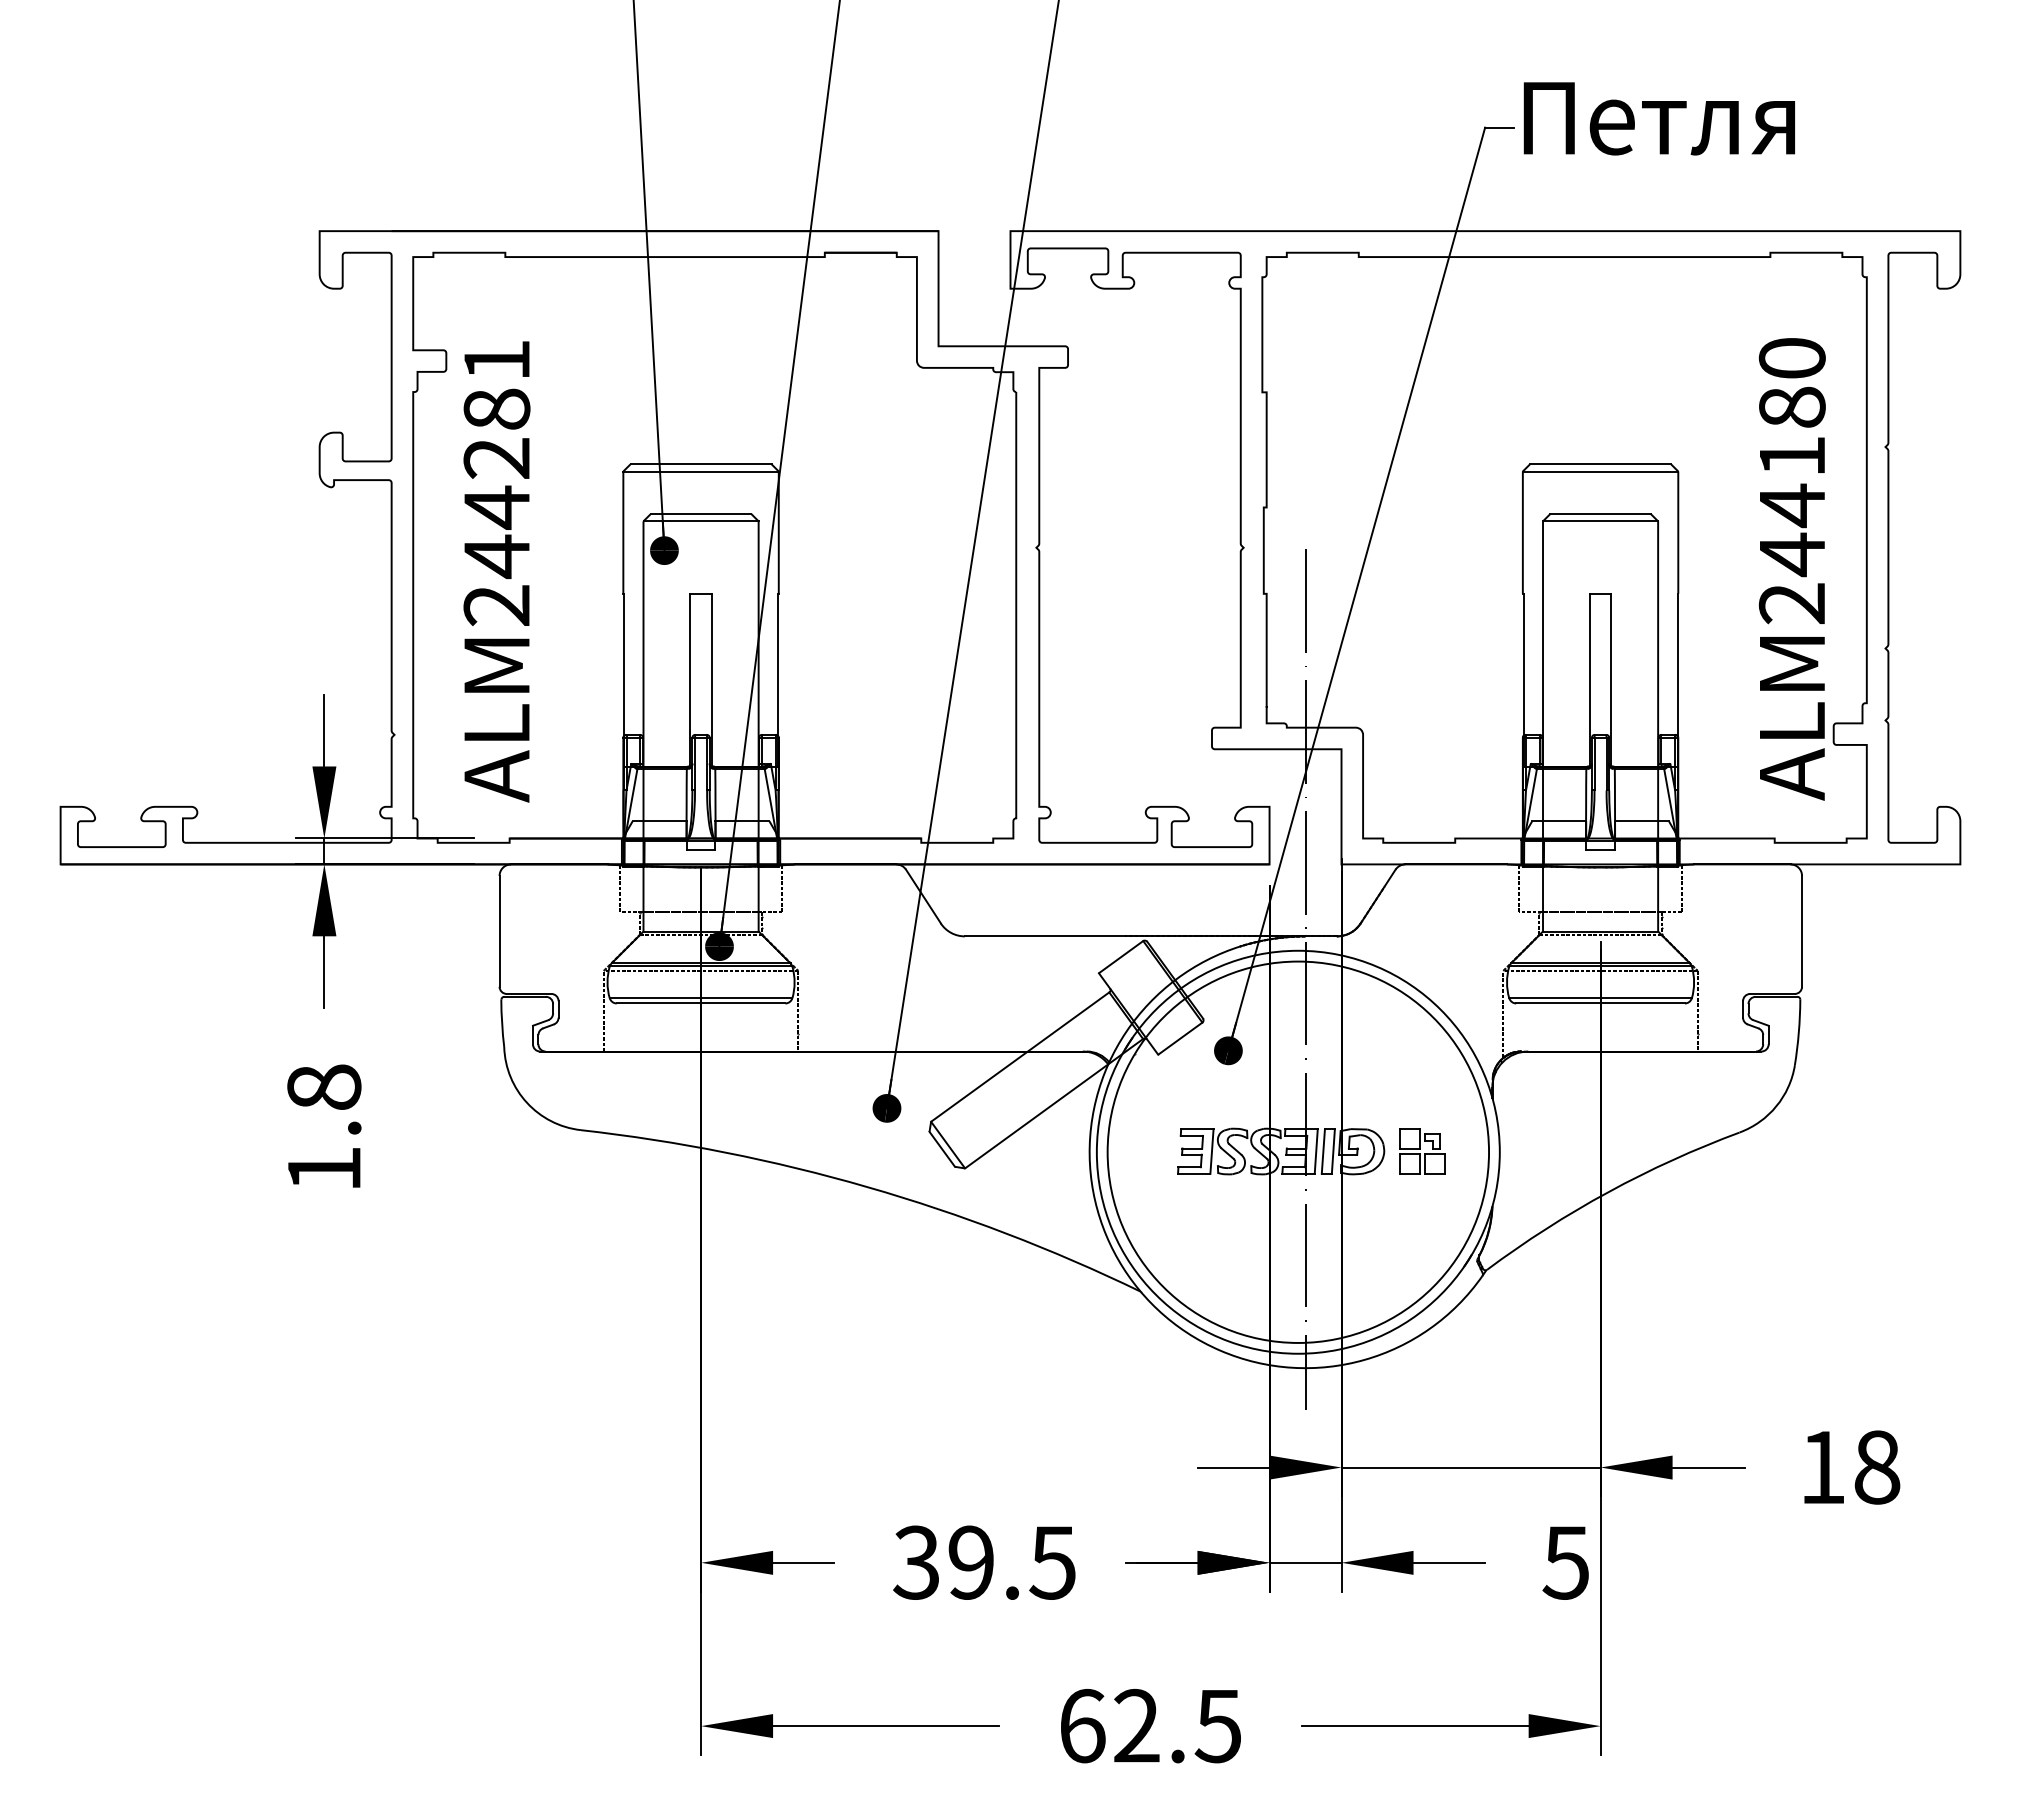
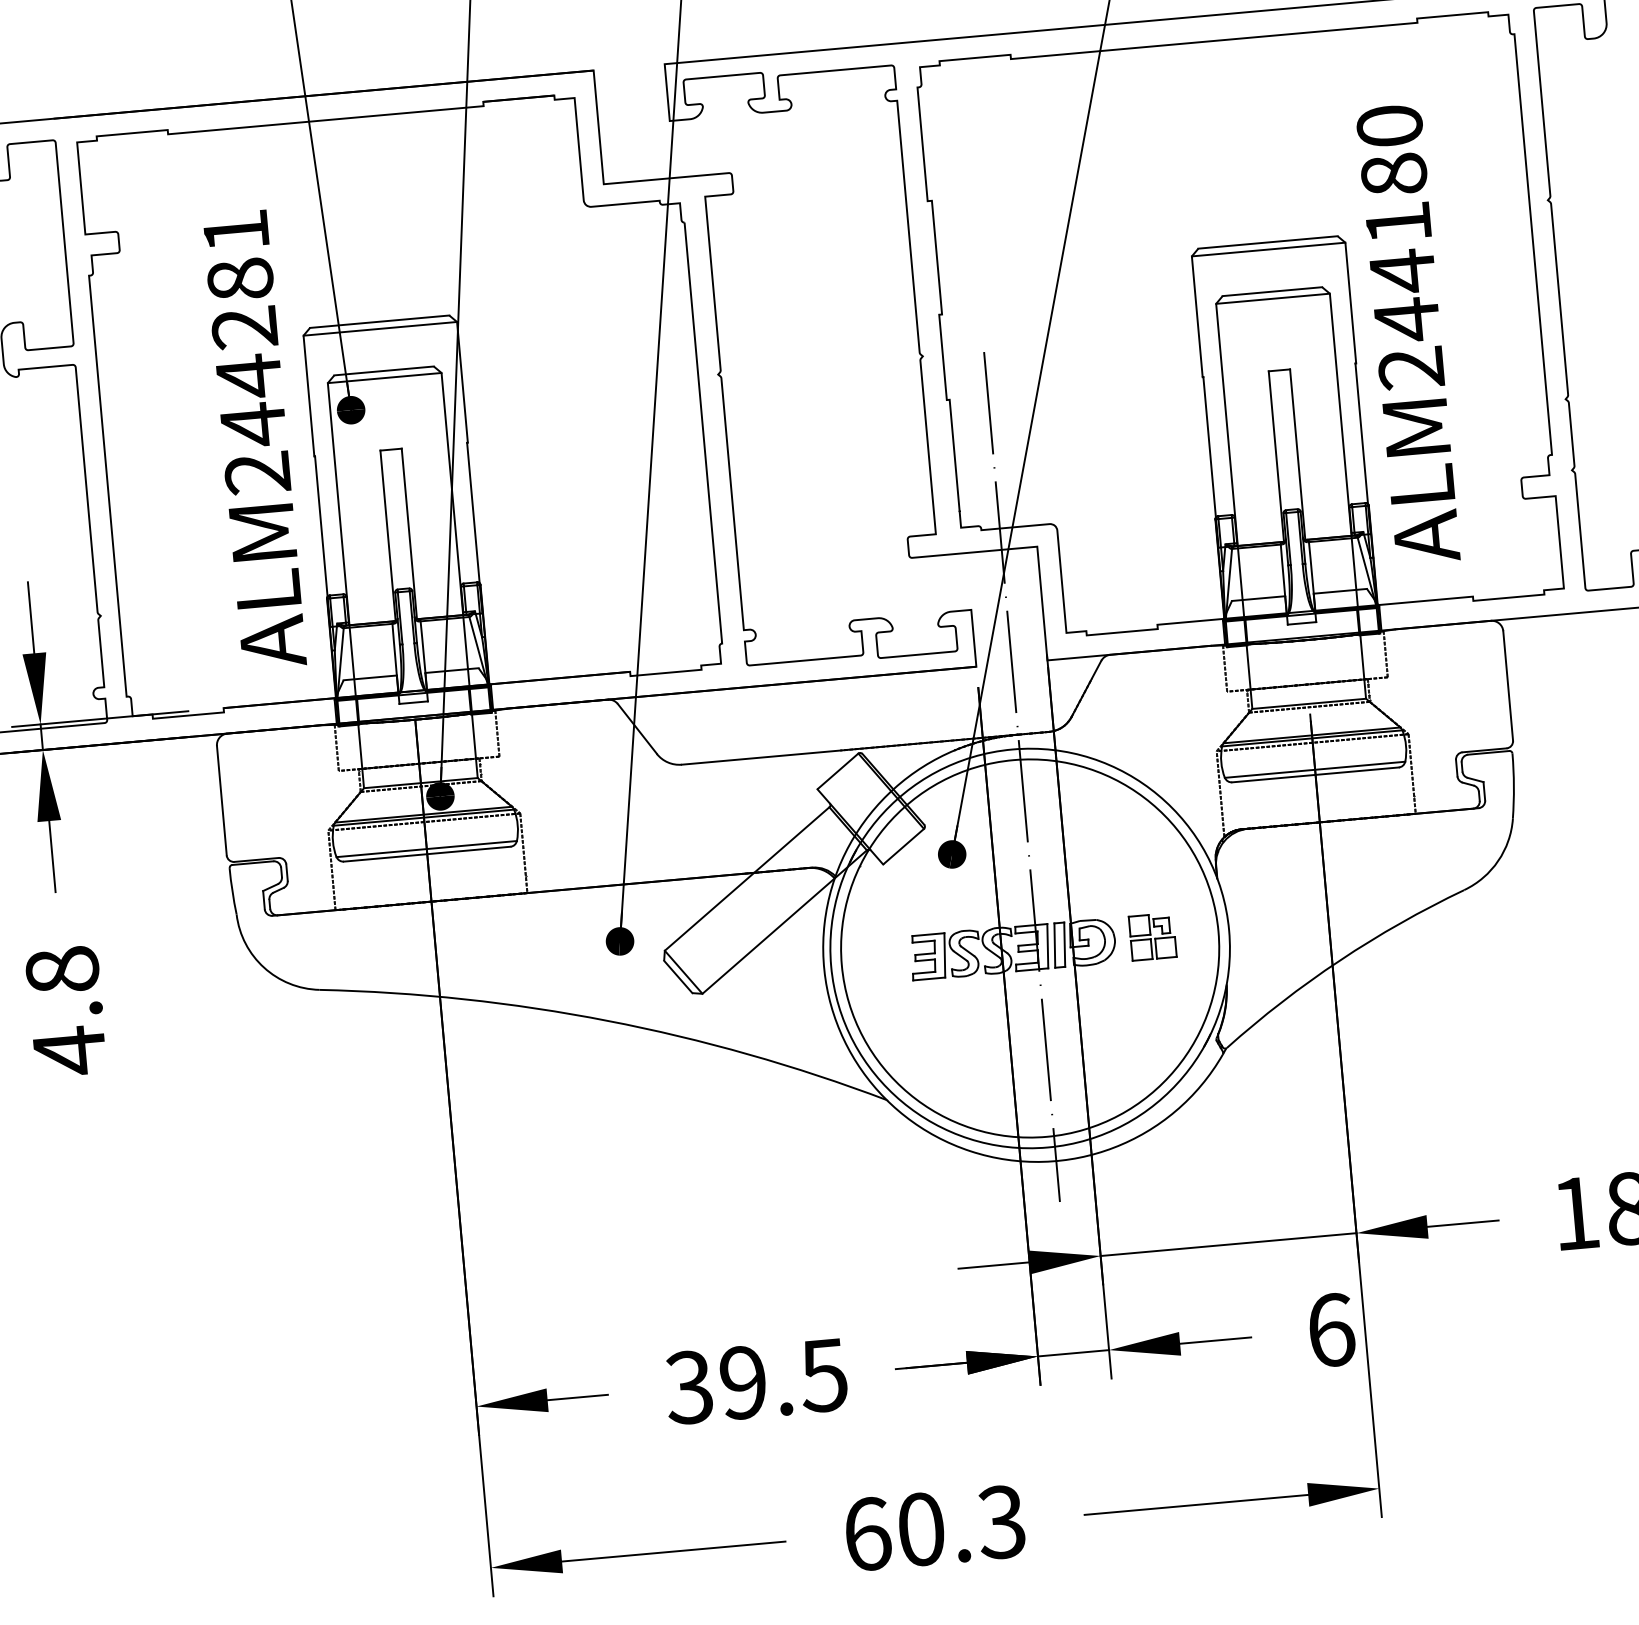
text: (1791, 569) -> (1407, 334), moved
text: (496, 571) -> (254, 439), moved
text: (324, 1169) -> (69, 1051), 1.8 -> 4.8
text: (1565, 1562) -> (1330, 1330), 5 -> 6
text: (1177, 1725) -> (961, 1525), 62.5 -> 60.3

